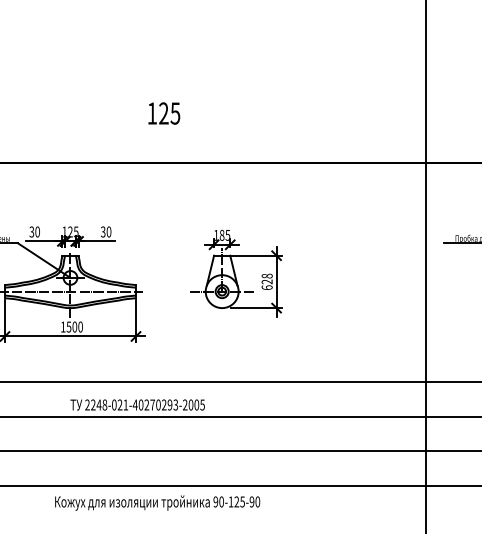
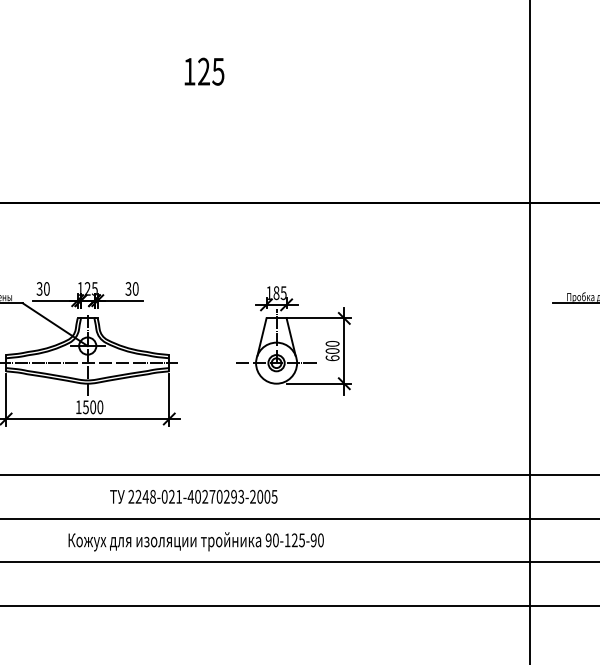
text: (164, 113) -> (204, 71), moved
text: (266, 278) -> (331, 346), 628 -> 600
text: (137, 404) -> (193, 496), moved
text: (157, 502) -> (196, 541), moved

